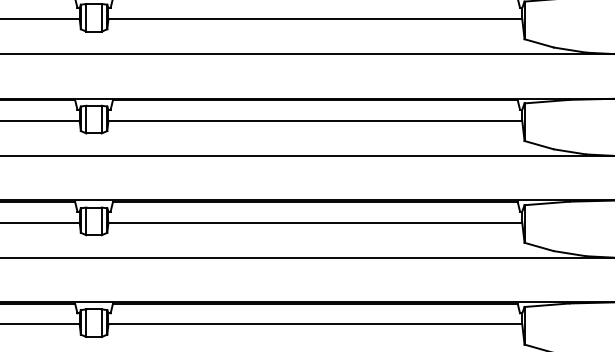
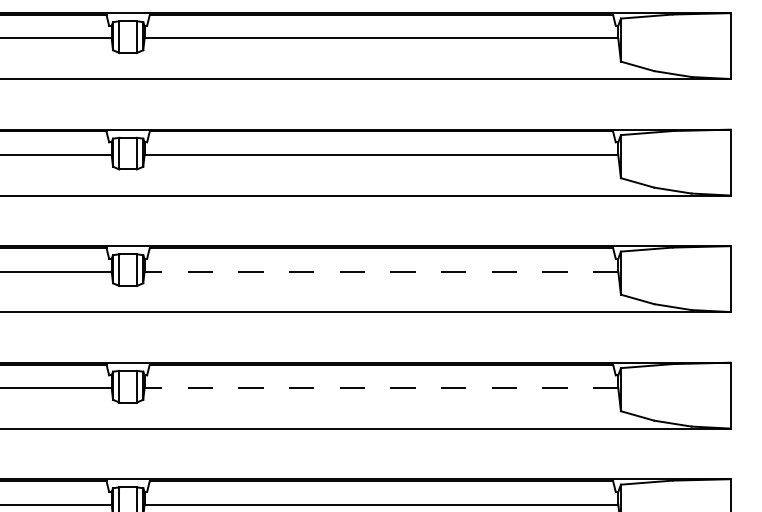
line: (315, 222) -> (381, 271), solid -> dashed
line: (315, 324) -> (381, 388), solid -> dashed

